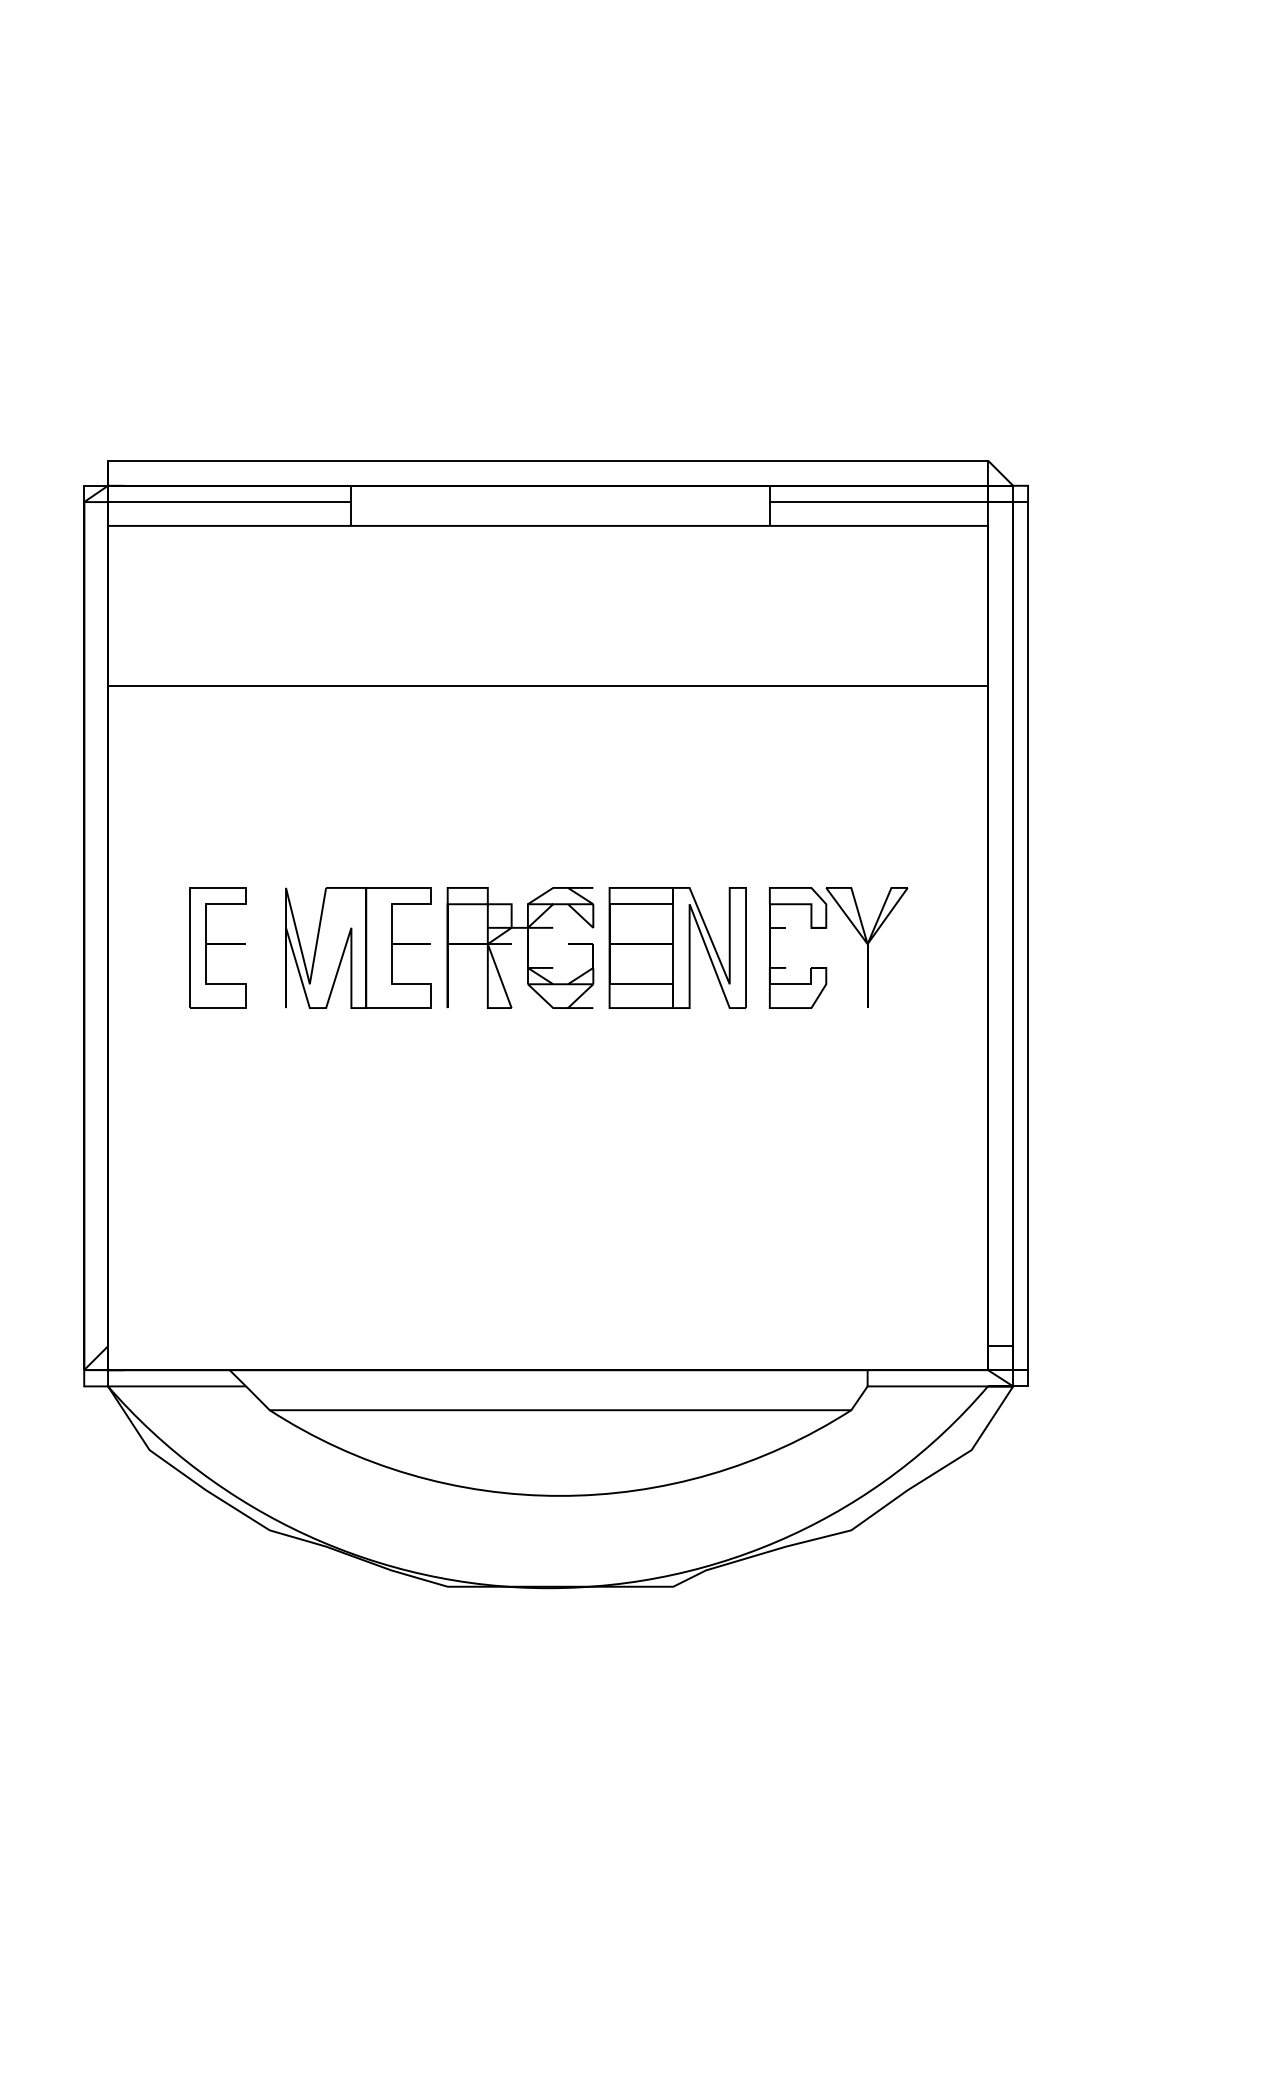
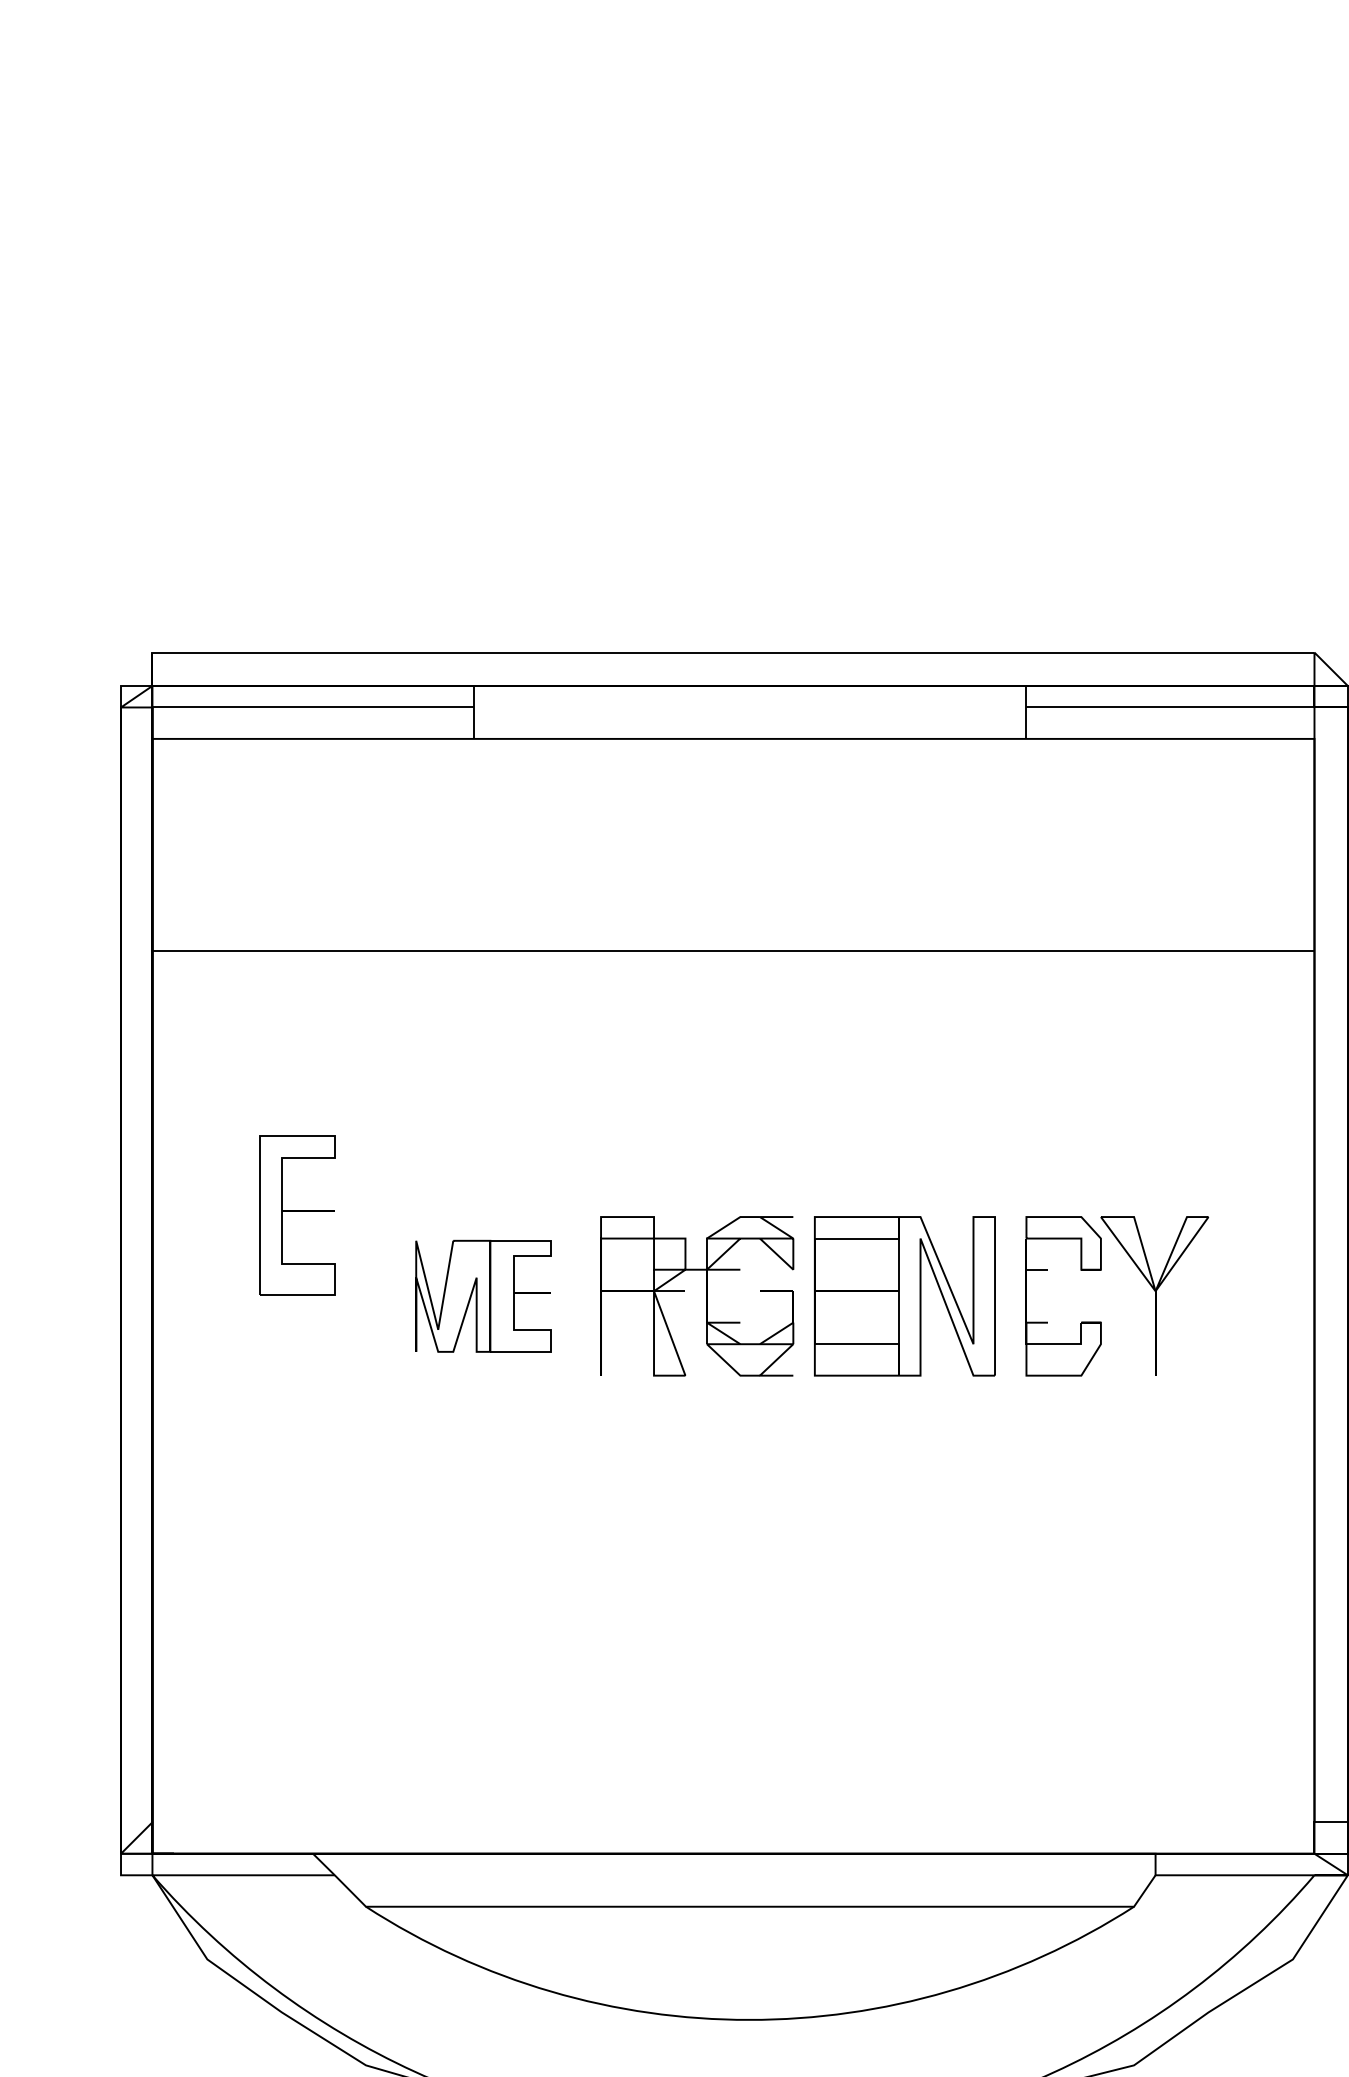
part: (217, 947) -> (297, 1215), moved
part: (358, 947) -> (483, 1295), size x0.7

